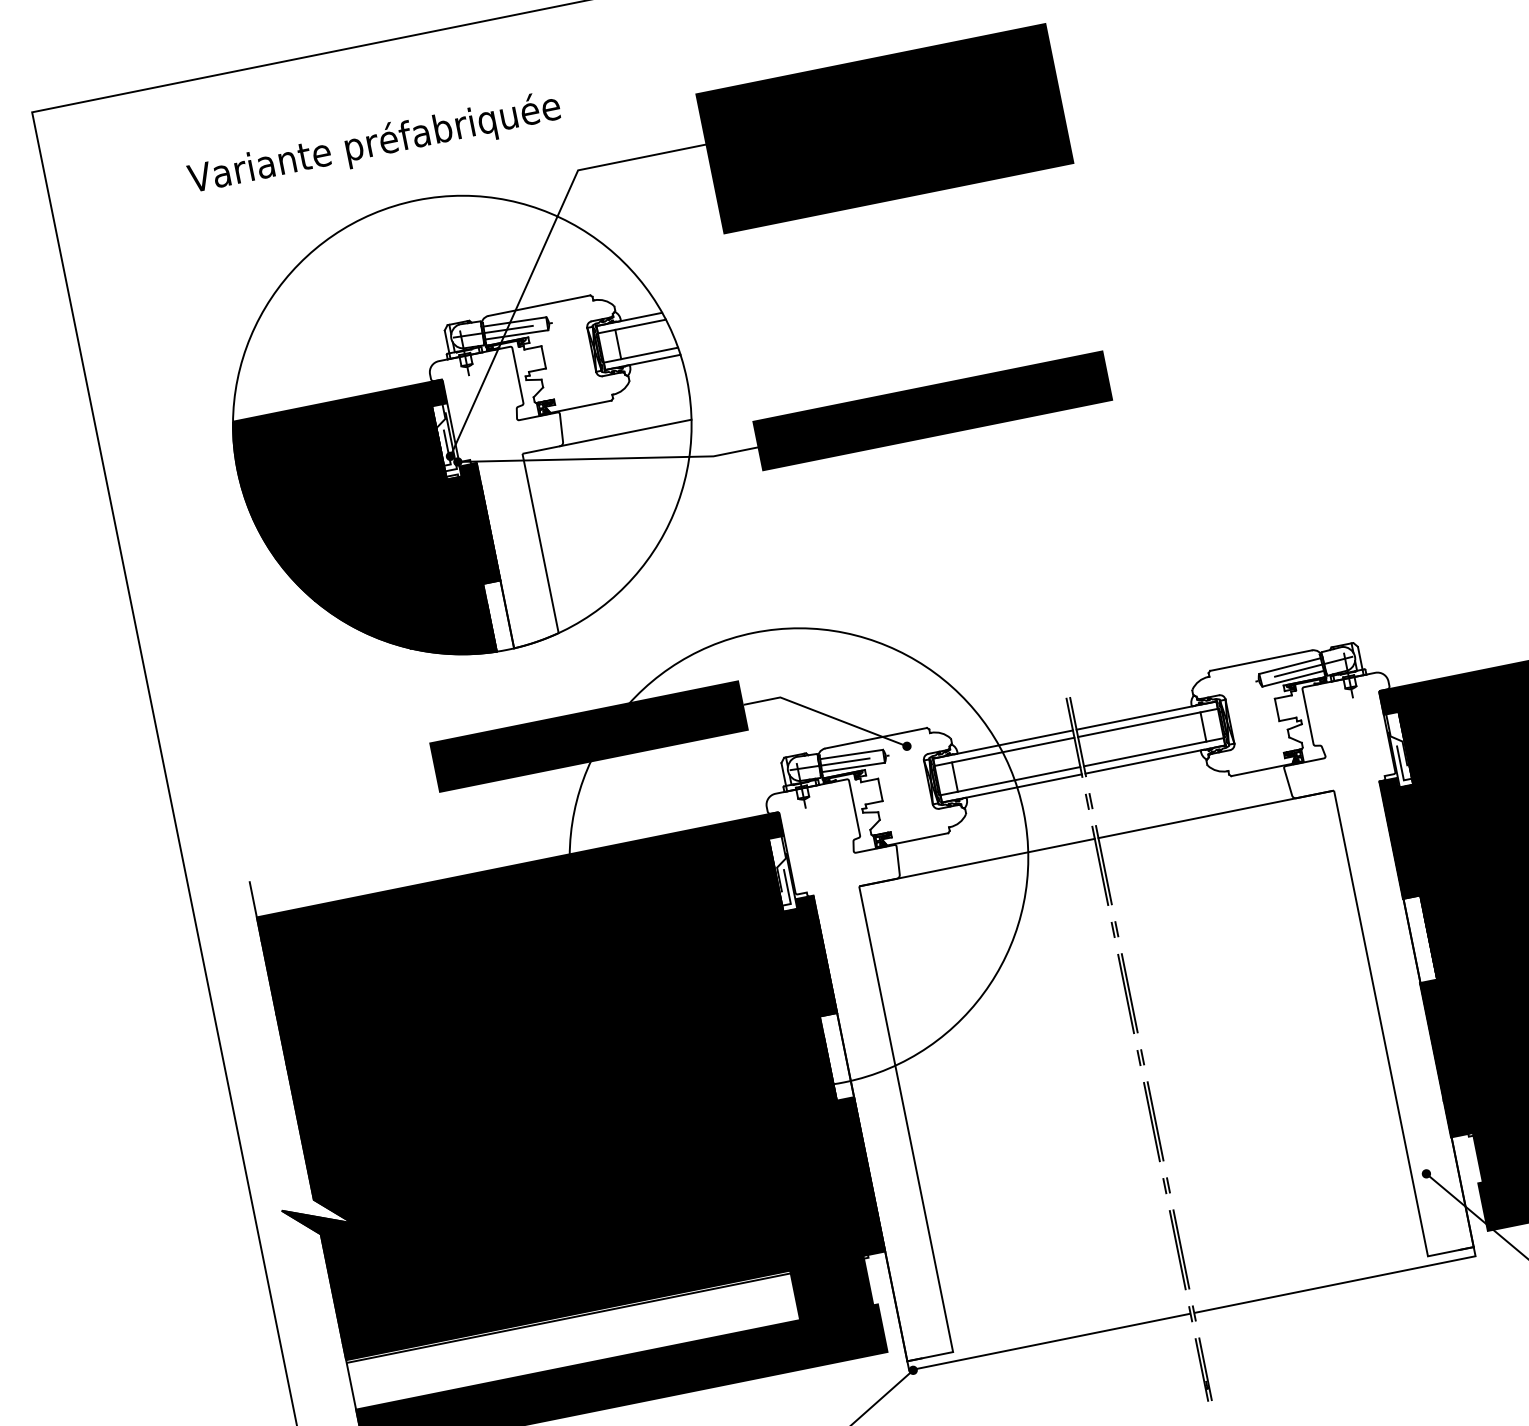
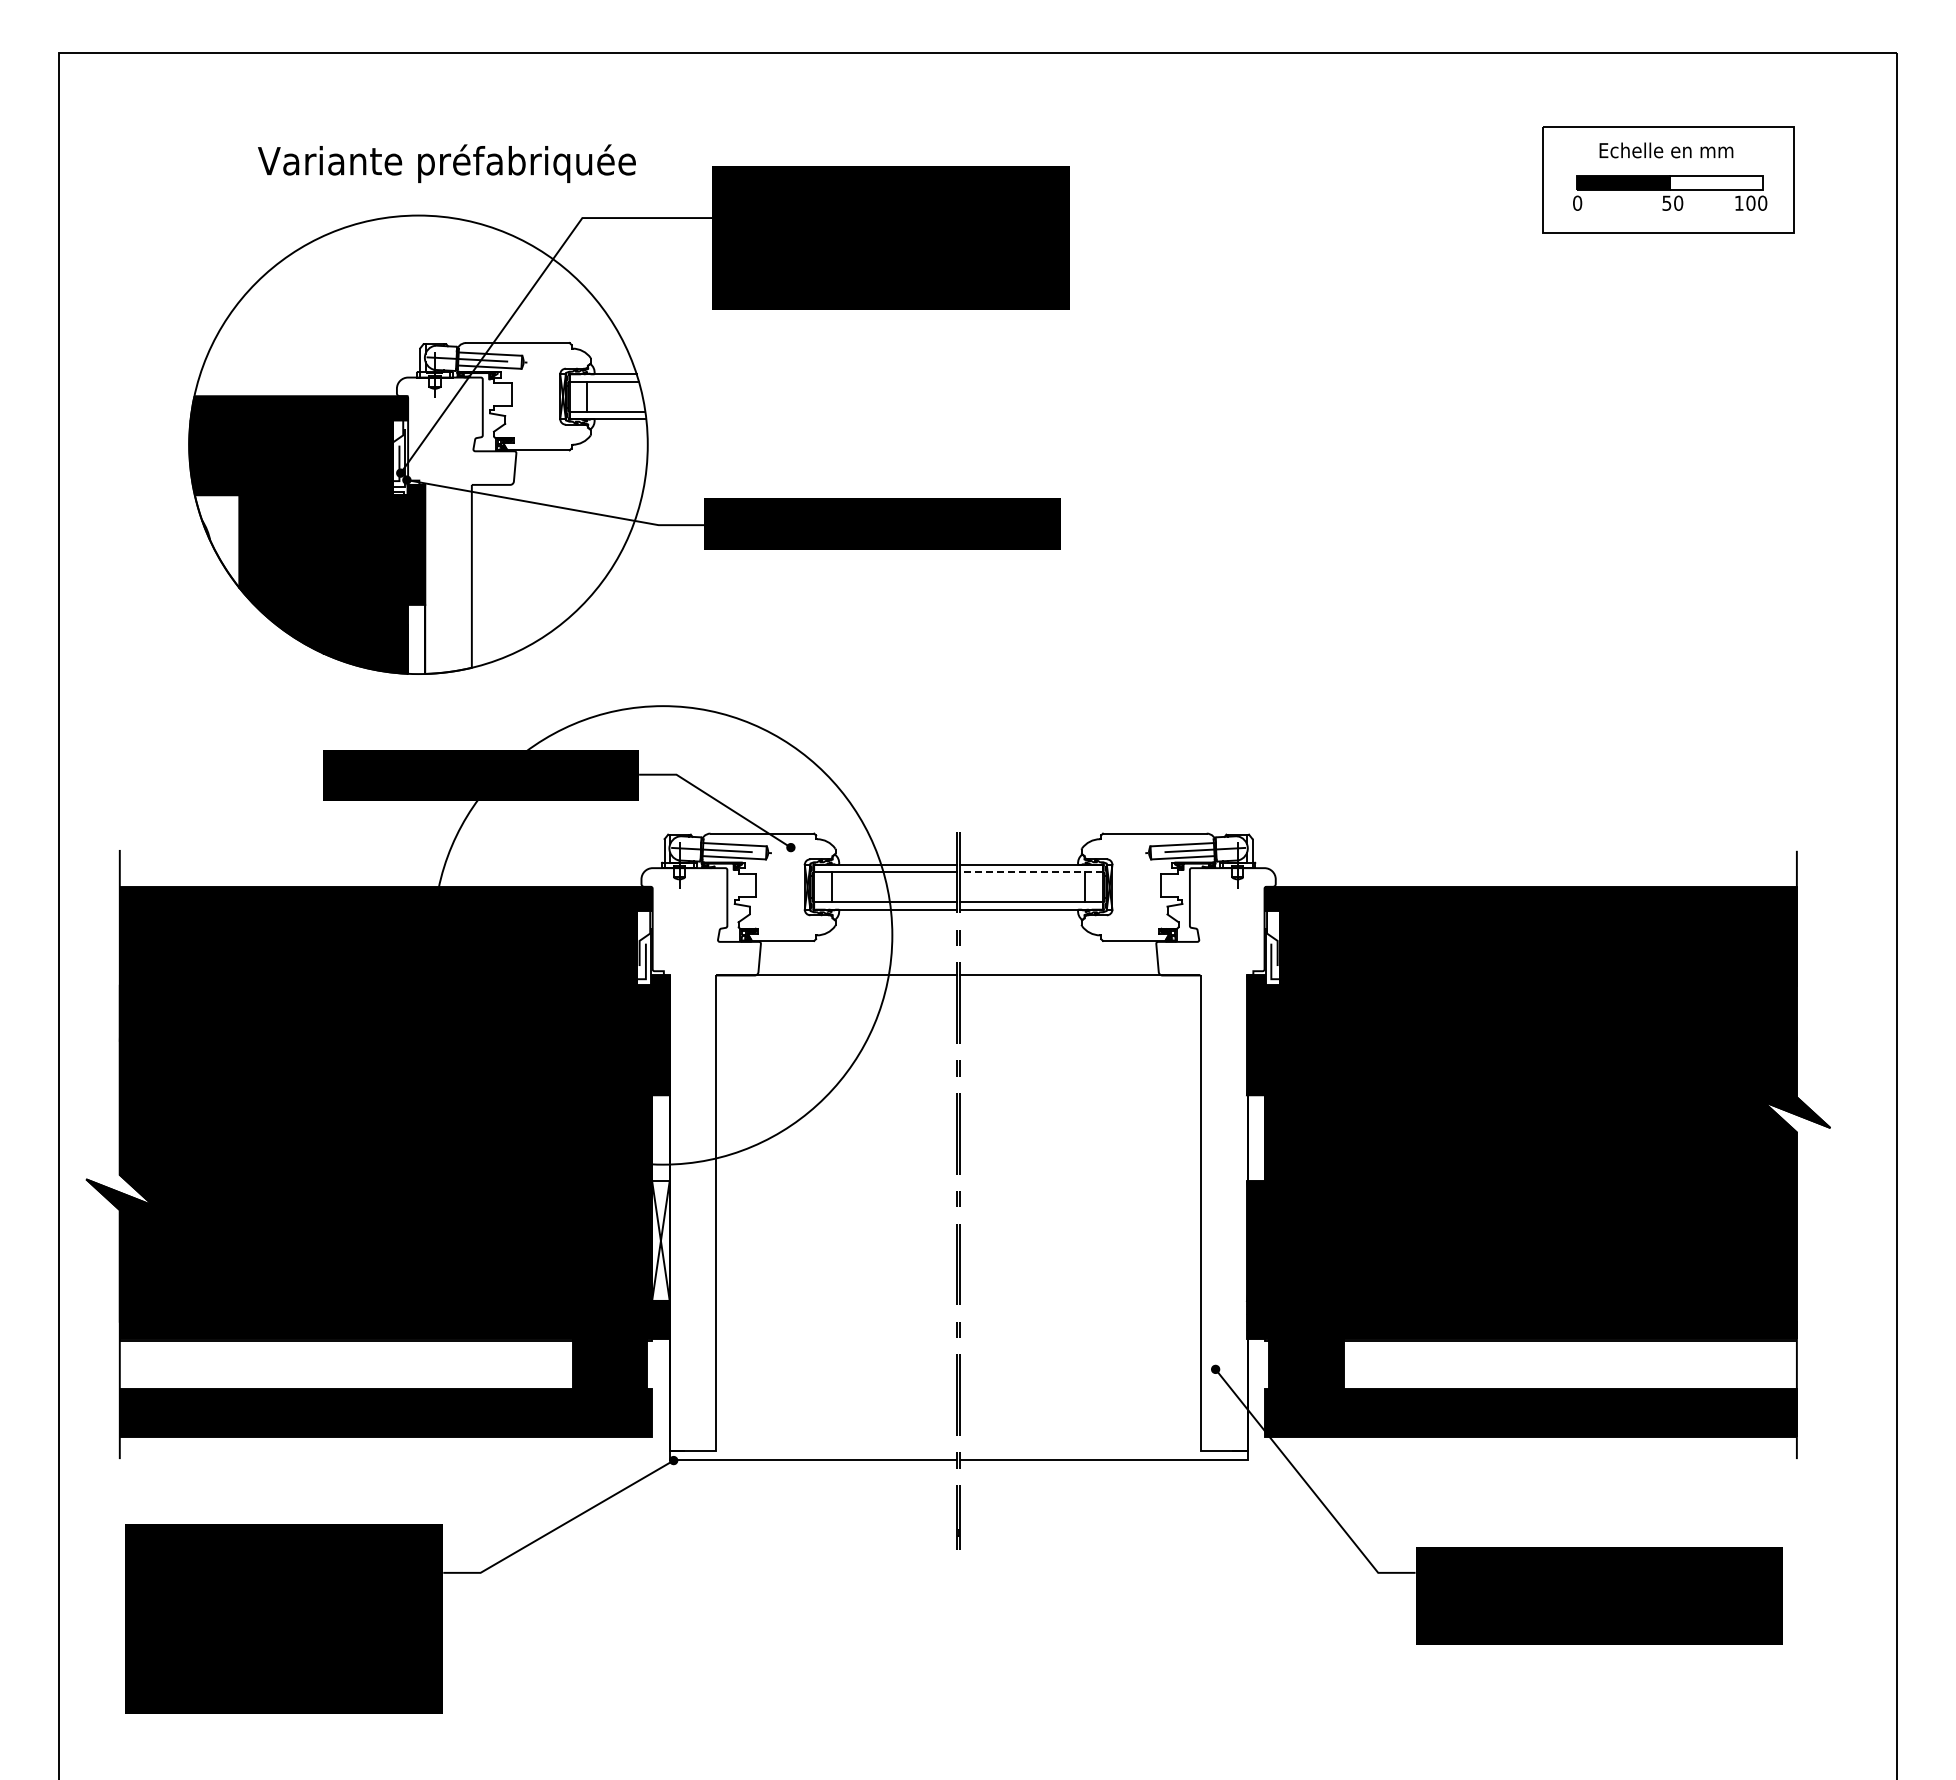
text: (374, 144) -> (446, 163), moved
line: (625, 432) -> (577, 484), removed
fill: (283, 559) -> (216, 541), removed
line: (1147, 723) -> (1031, 872), solid -> dashed
fill: (856, 1157) -> (660, 1240), removed

